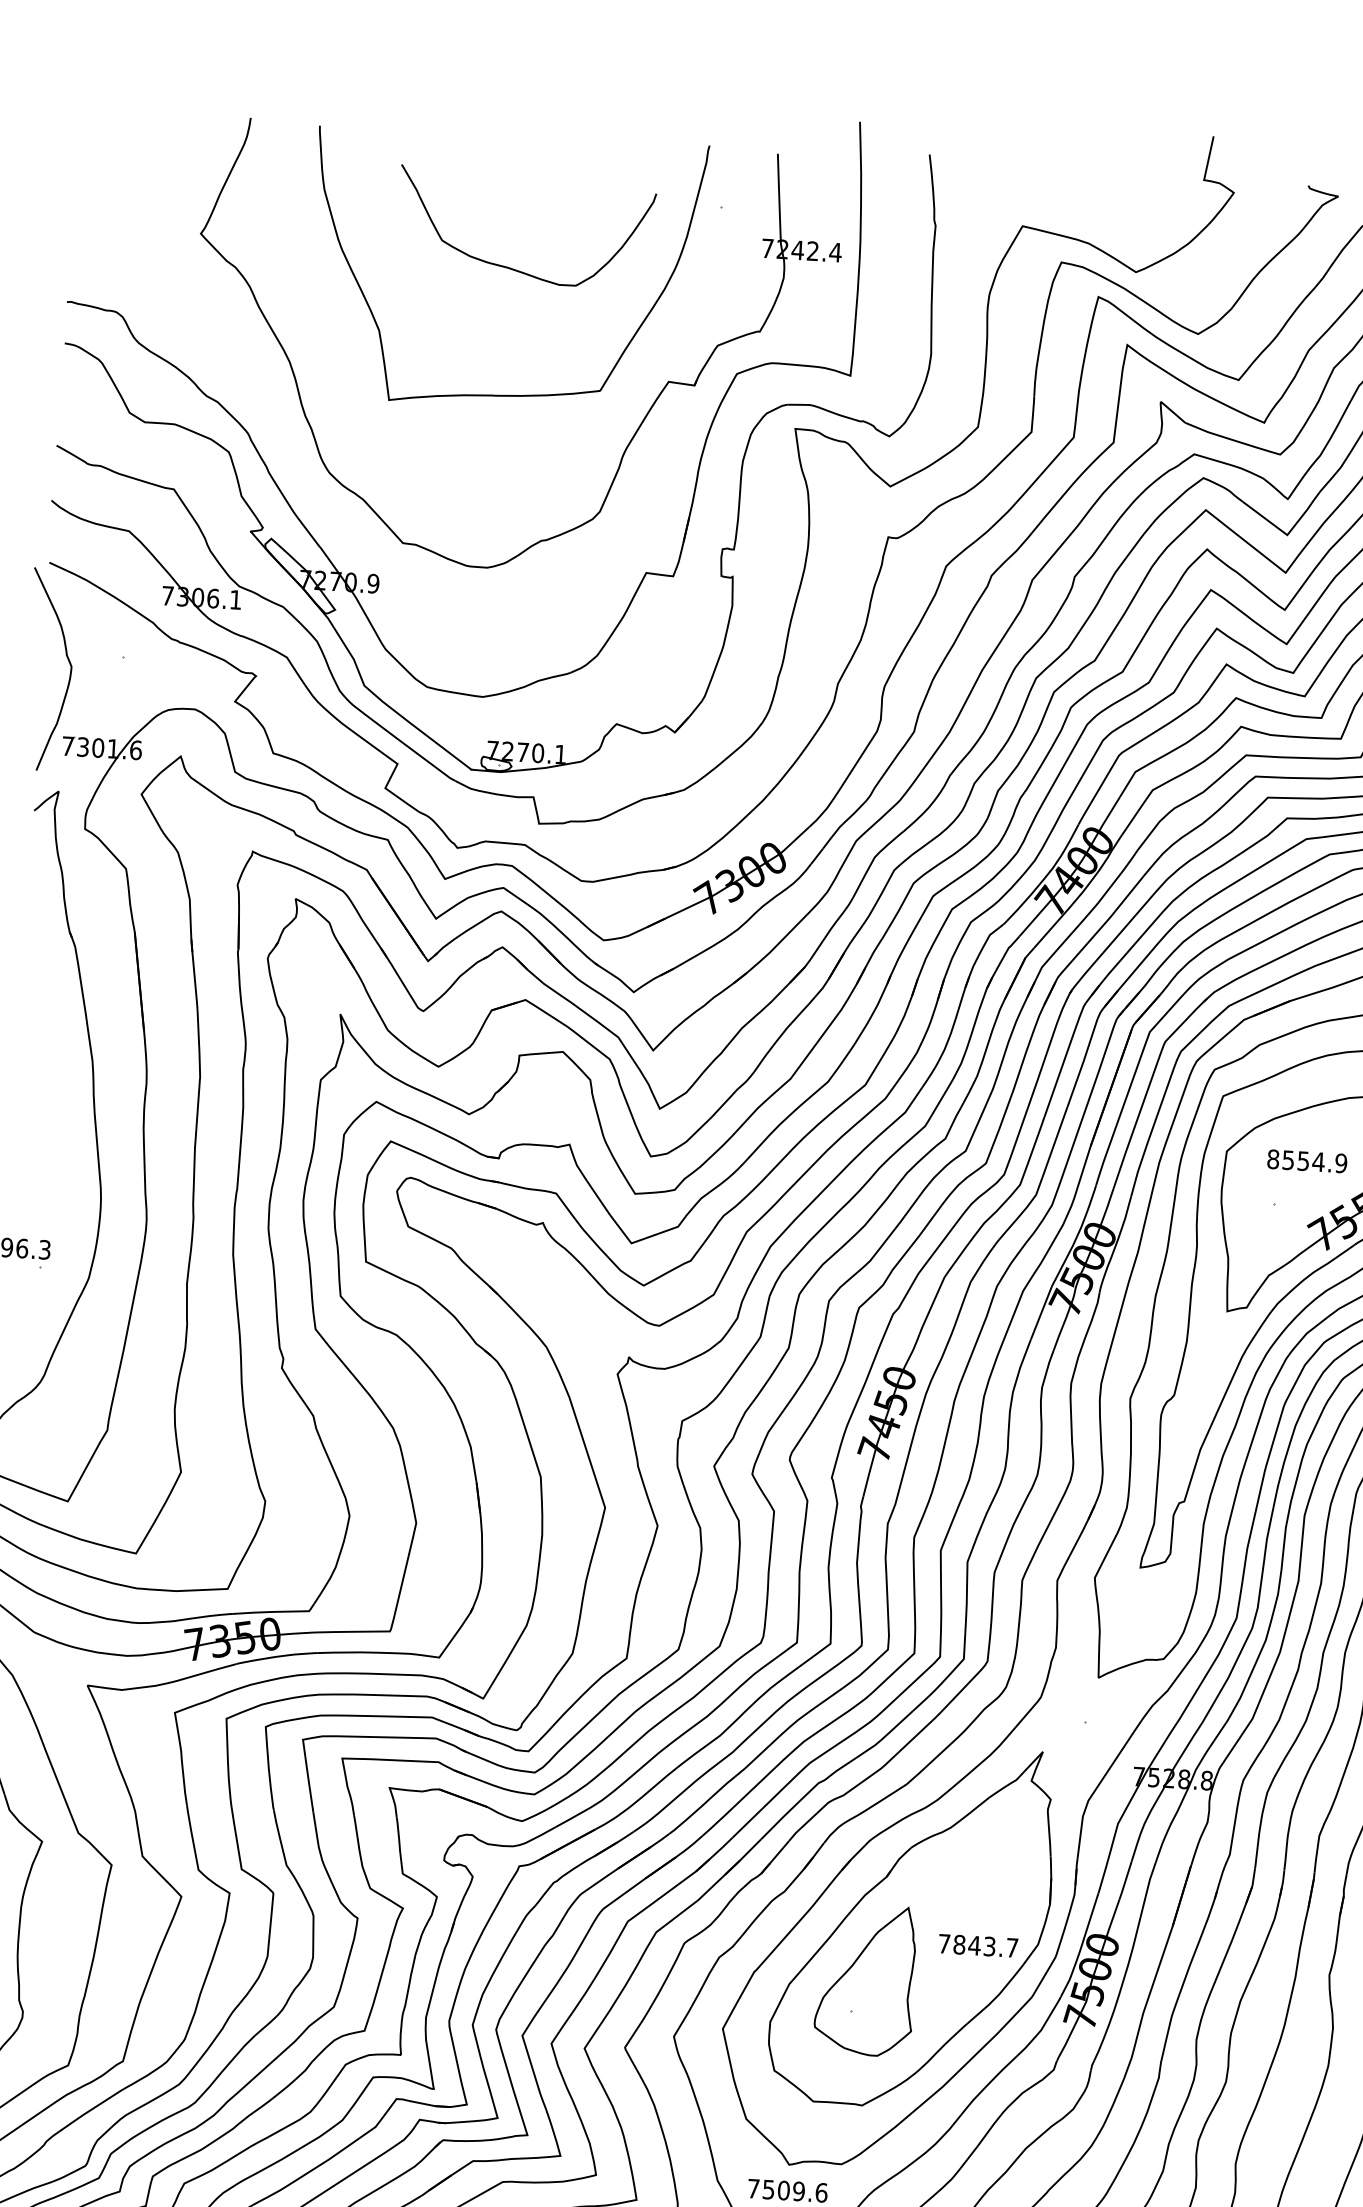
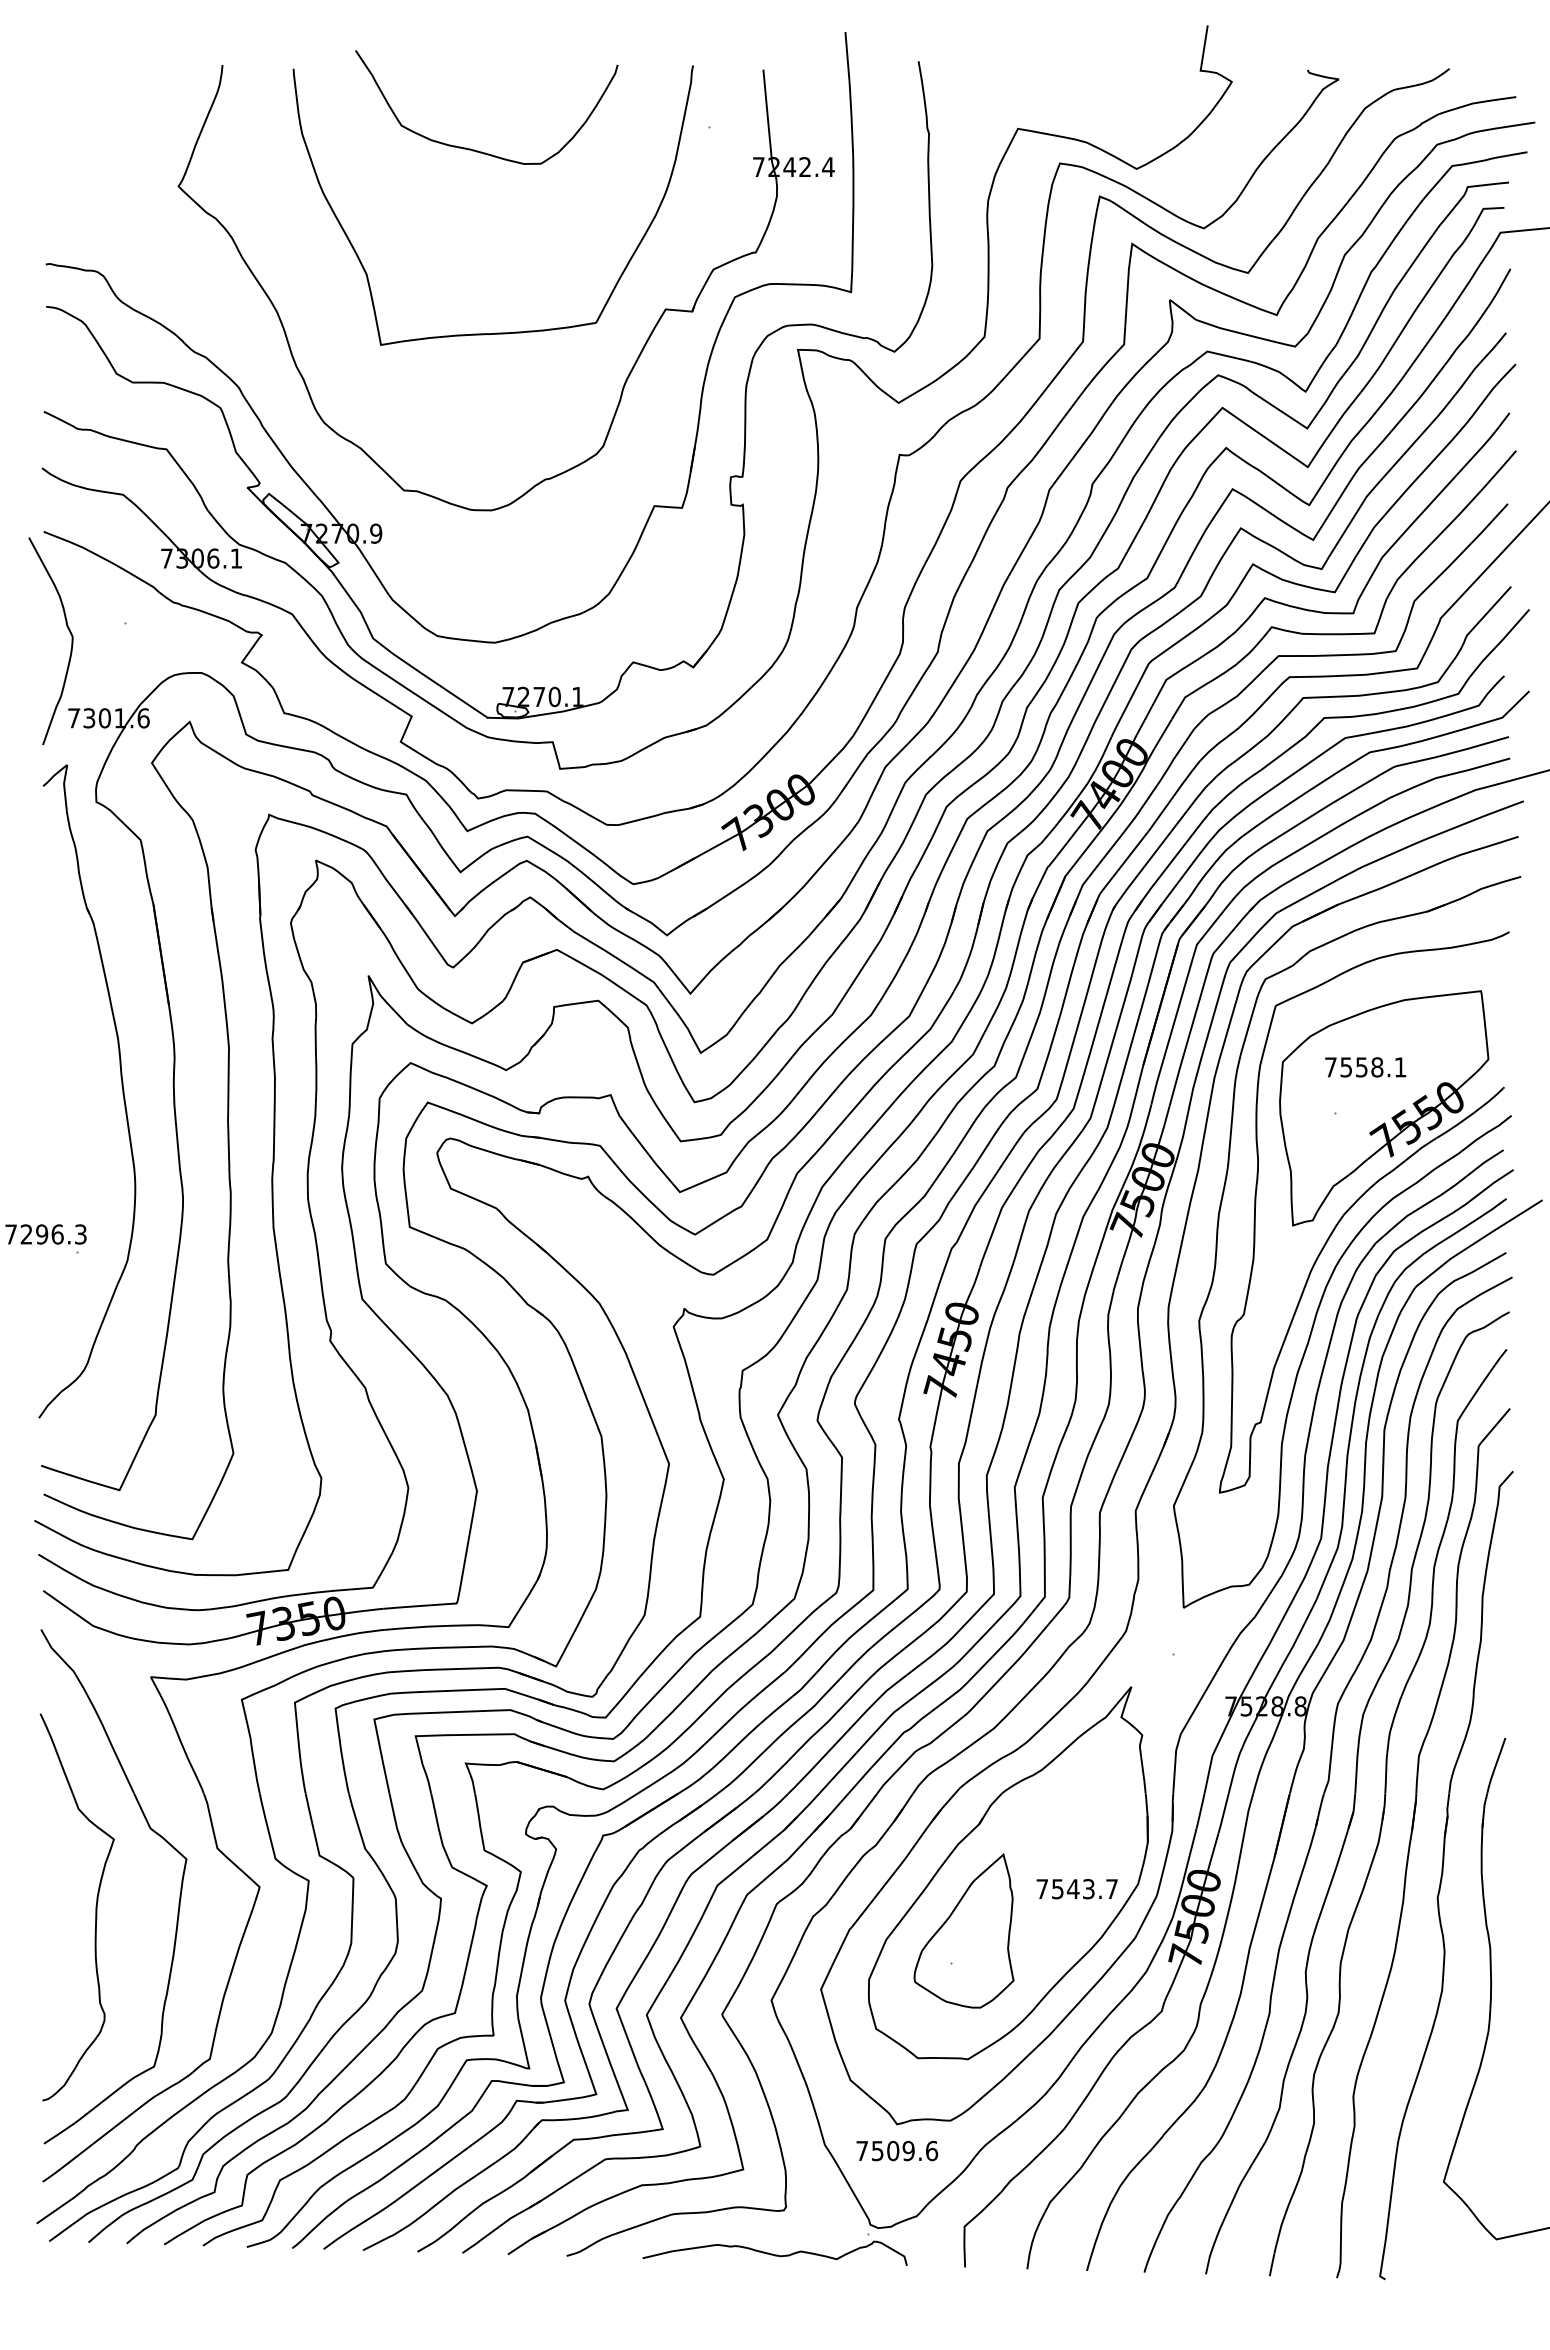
curve: (511, 267) -> (474, 149), moved
text: (1307, 1161) -> (1365, 1067), 8554.9 -> 7558.1
text: (959, 1945) -> (1057, 1889), 7843.7 -> 7543.7

